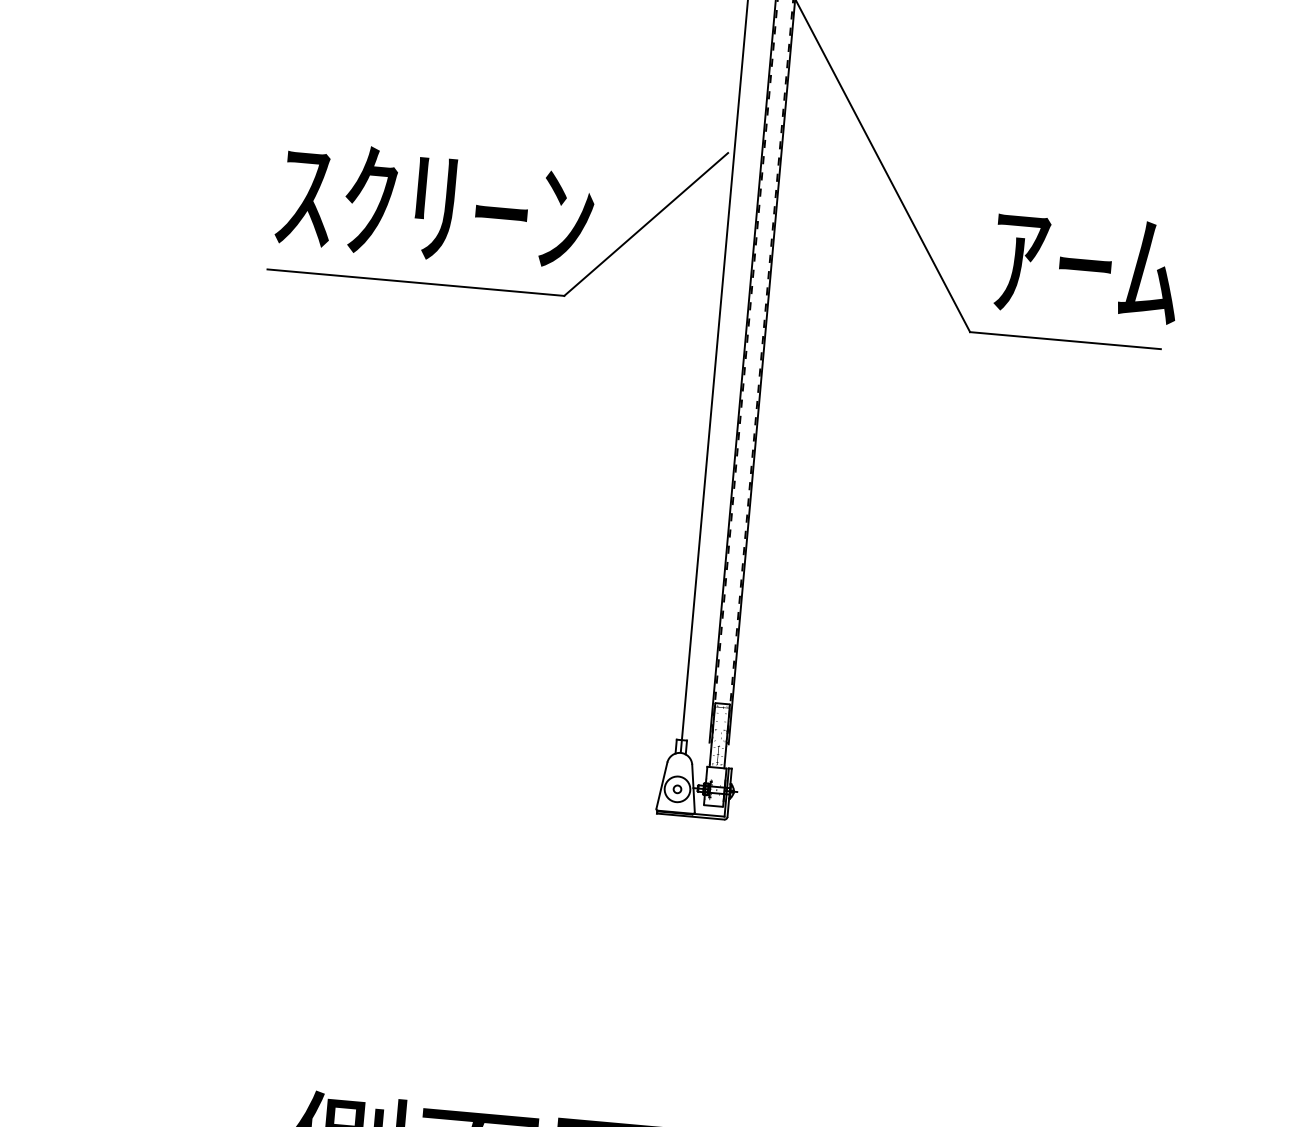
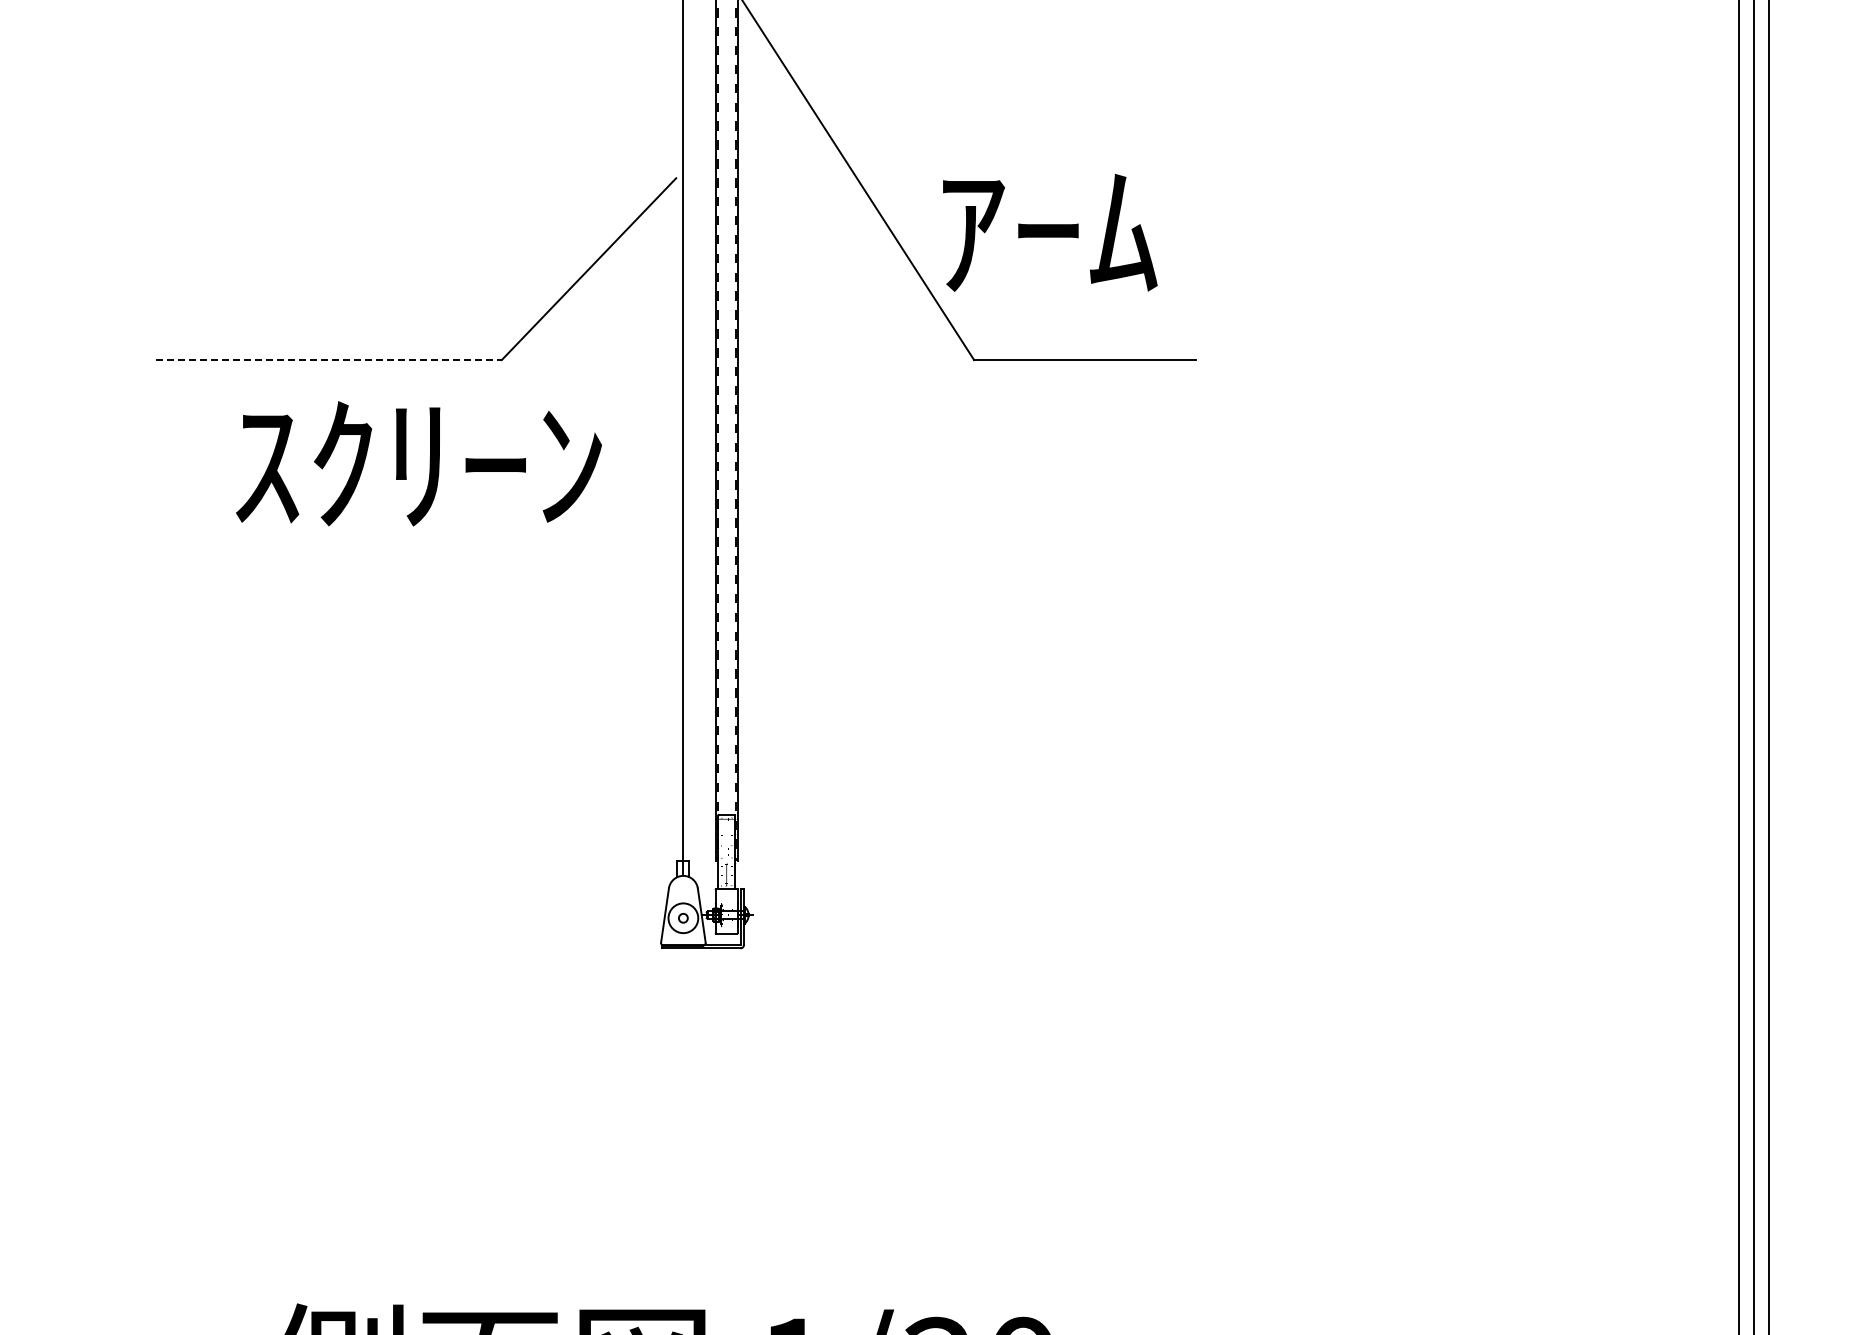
text: (435, 205) -> (418, 463), moved
text: (1087, 266) -> (1050, 232), moved
line: (416, 283) -> (329, 360), solid -> dashed

